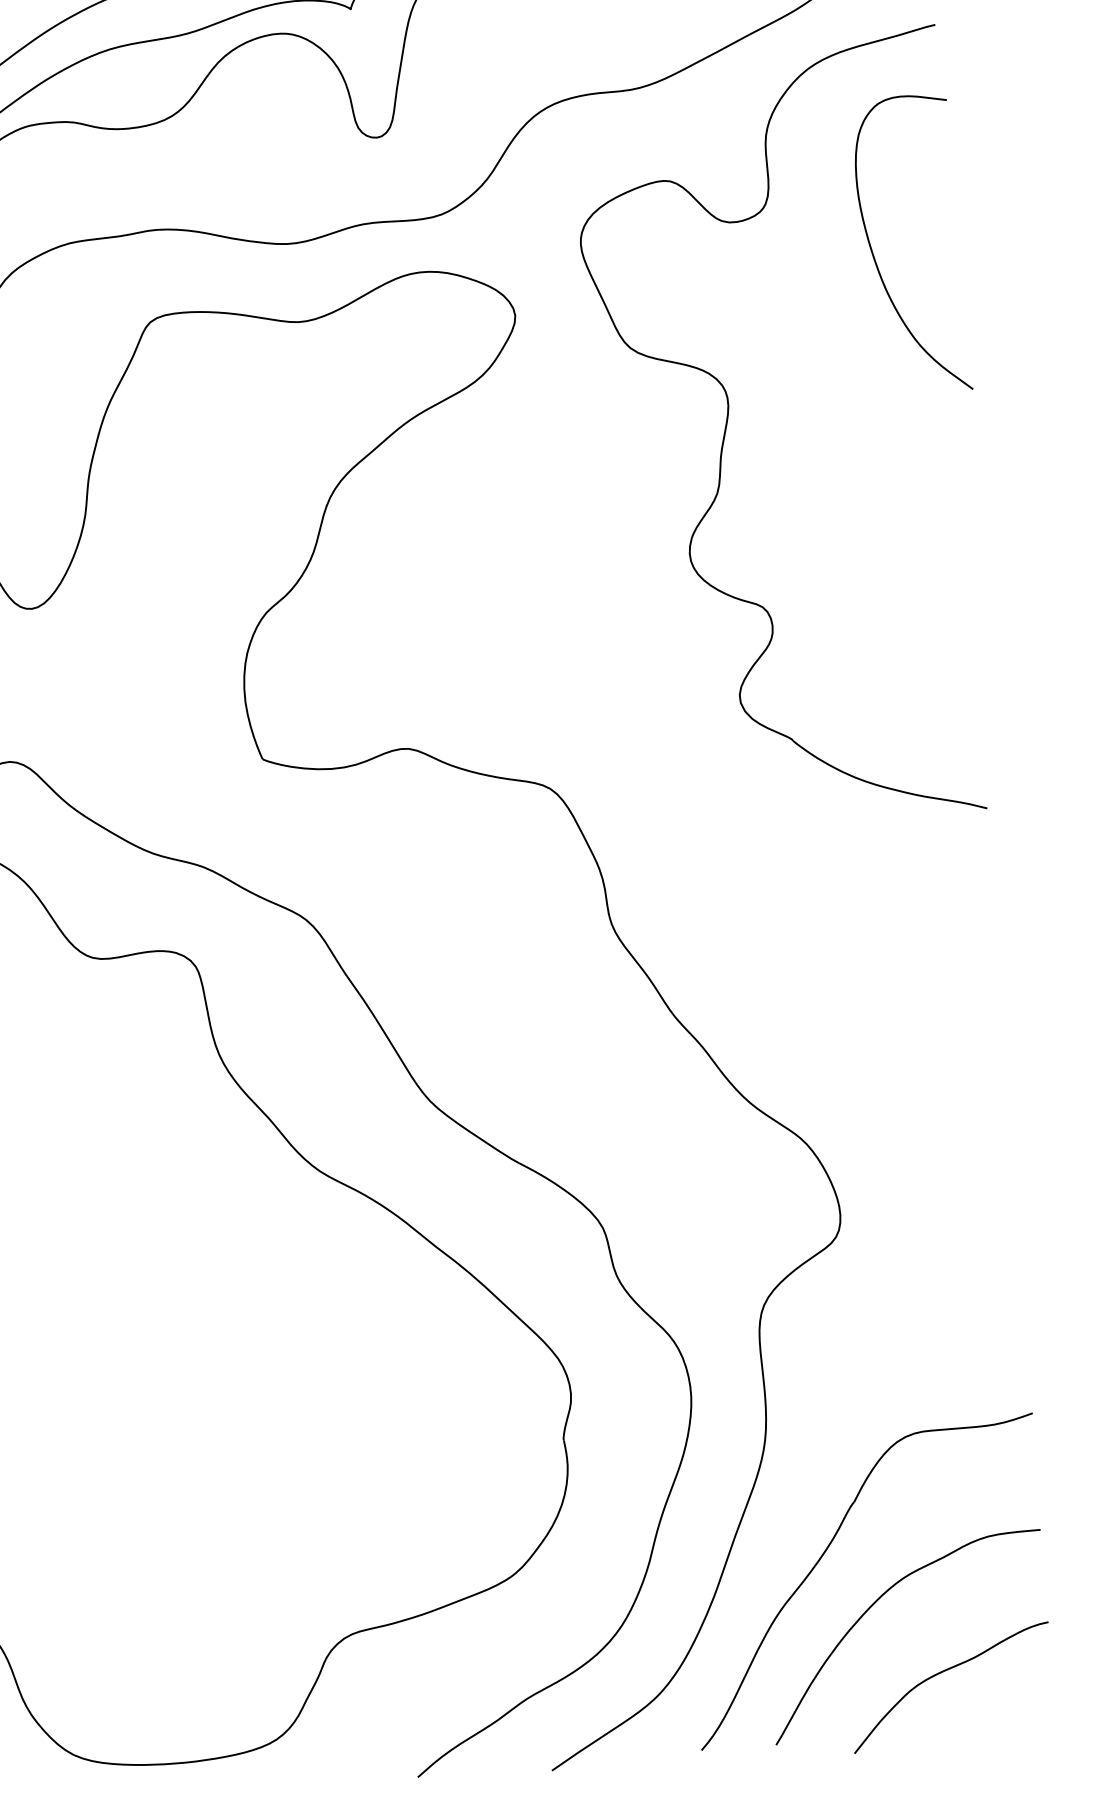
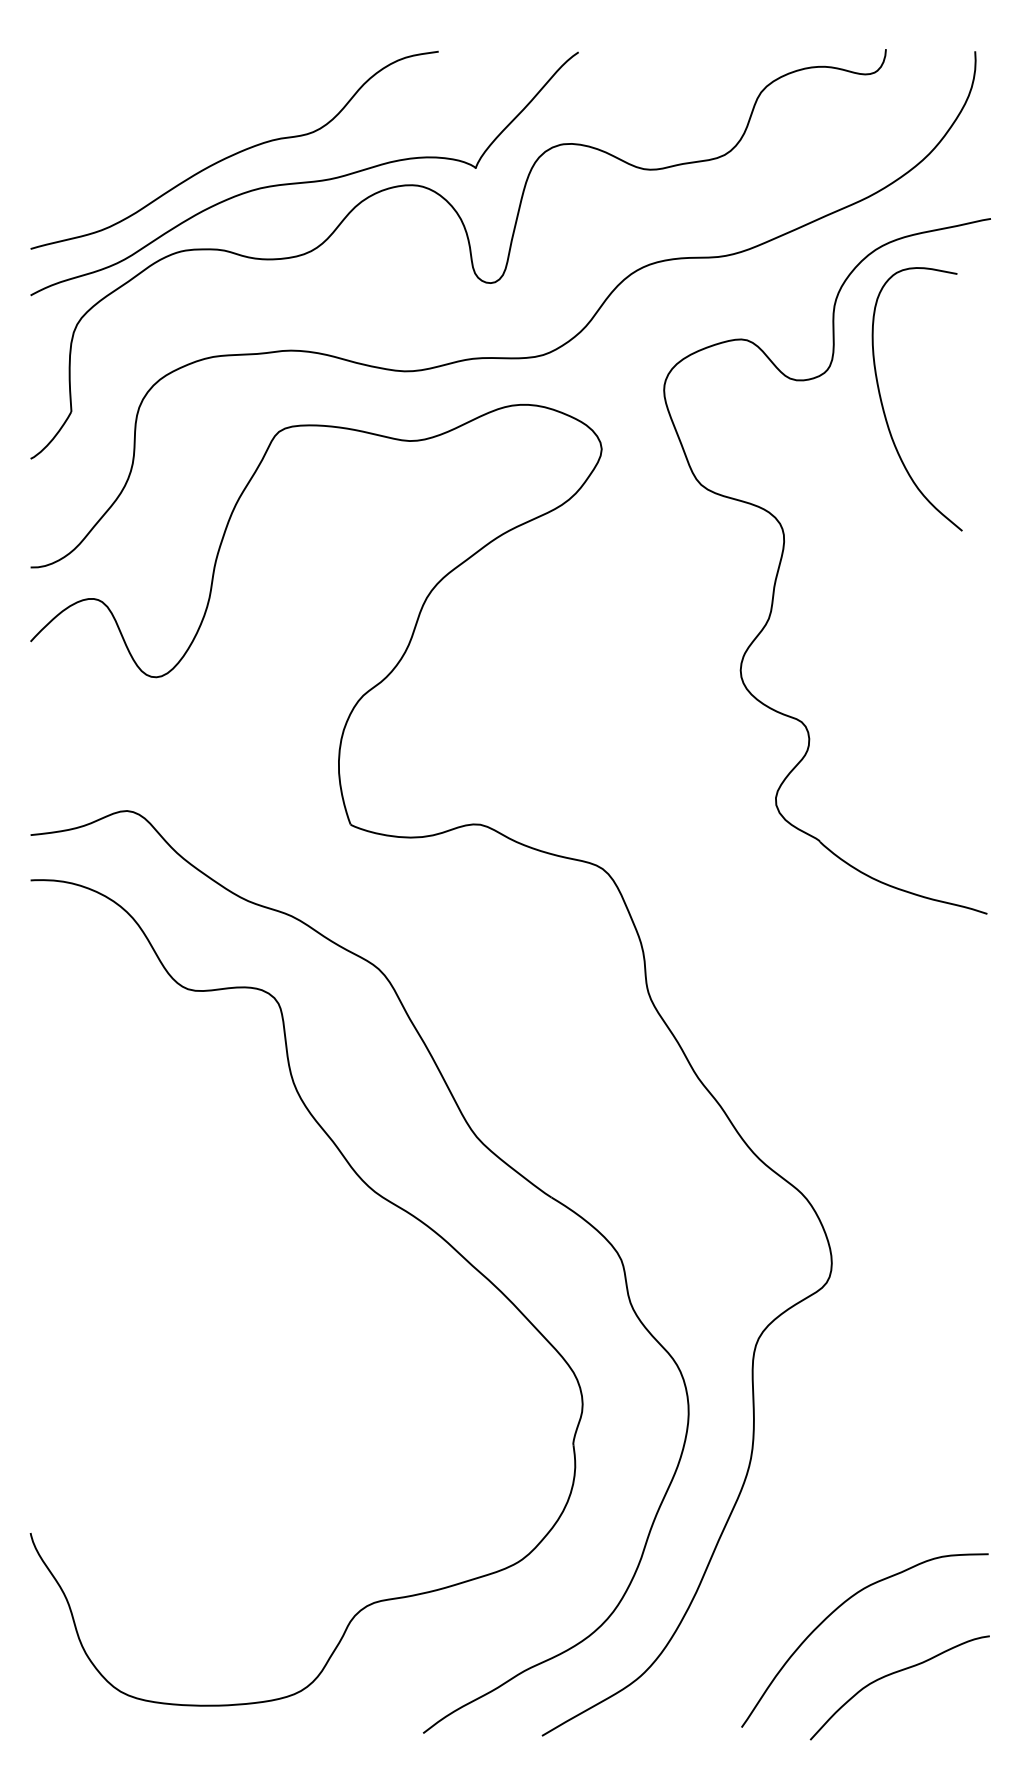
curve: (875, 258) -> (884, 409), moved
part: (824, 1554) -> (796, 1562), removed

